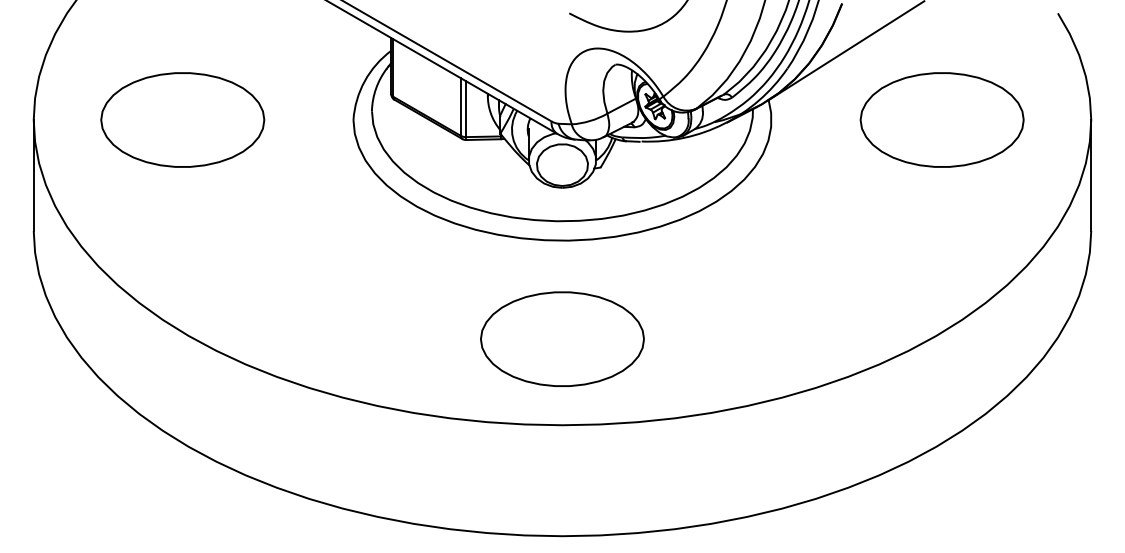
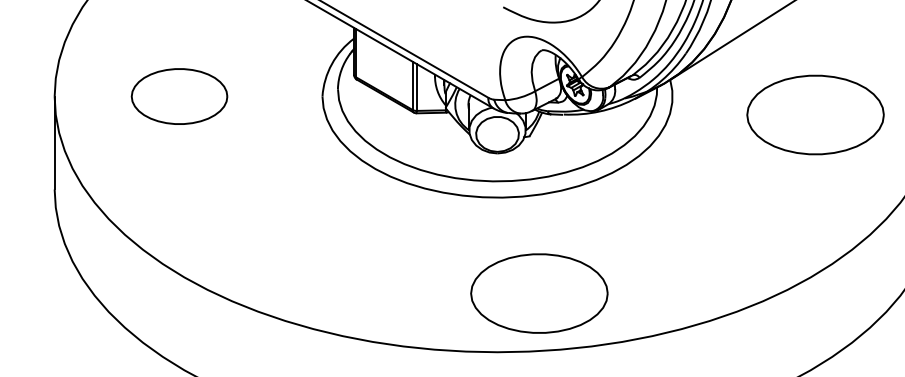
part: (182, 119) -> (179, 96), size x0.7
part: (941, 119) -> (815, 114), moved
part: (562, 338) -> (539, 292), moved

